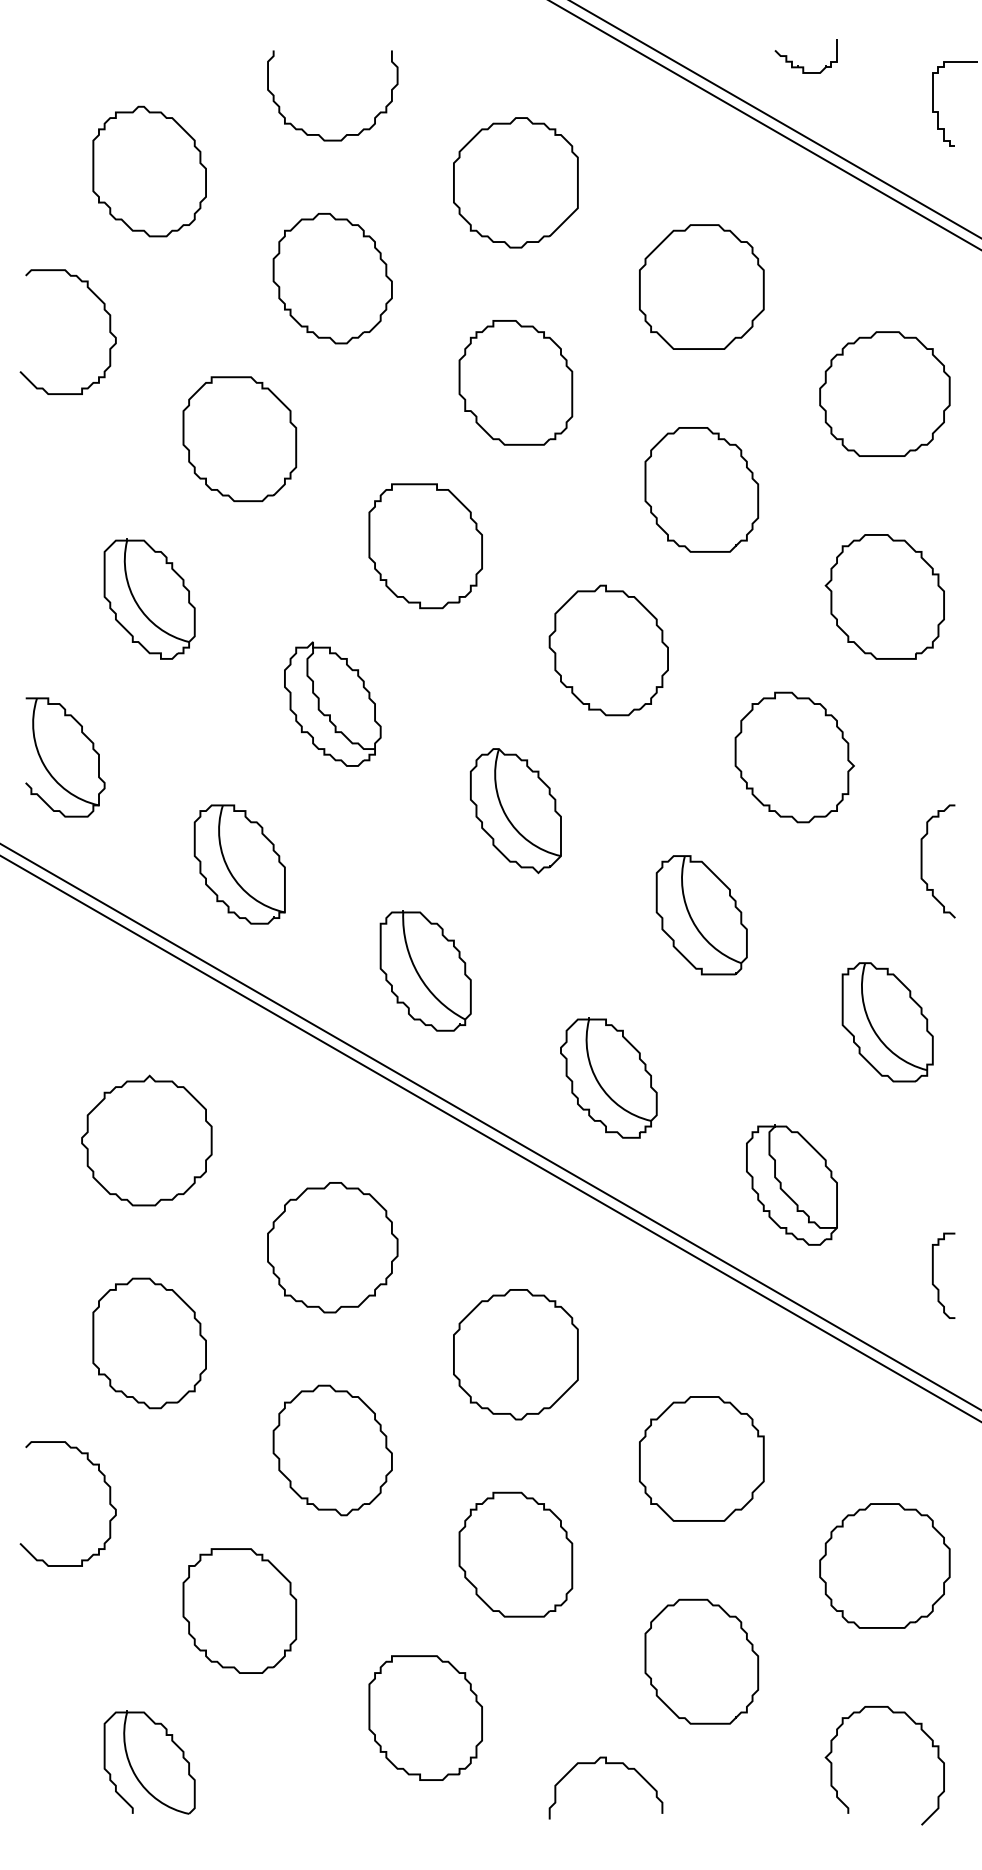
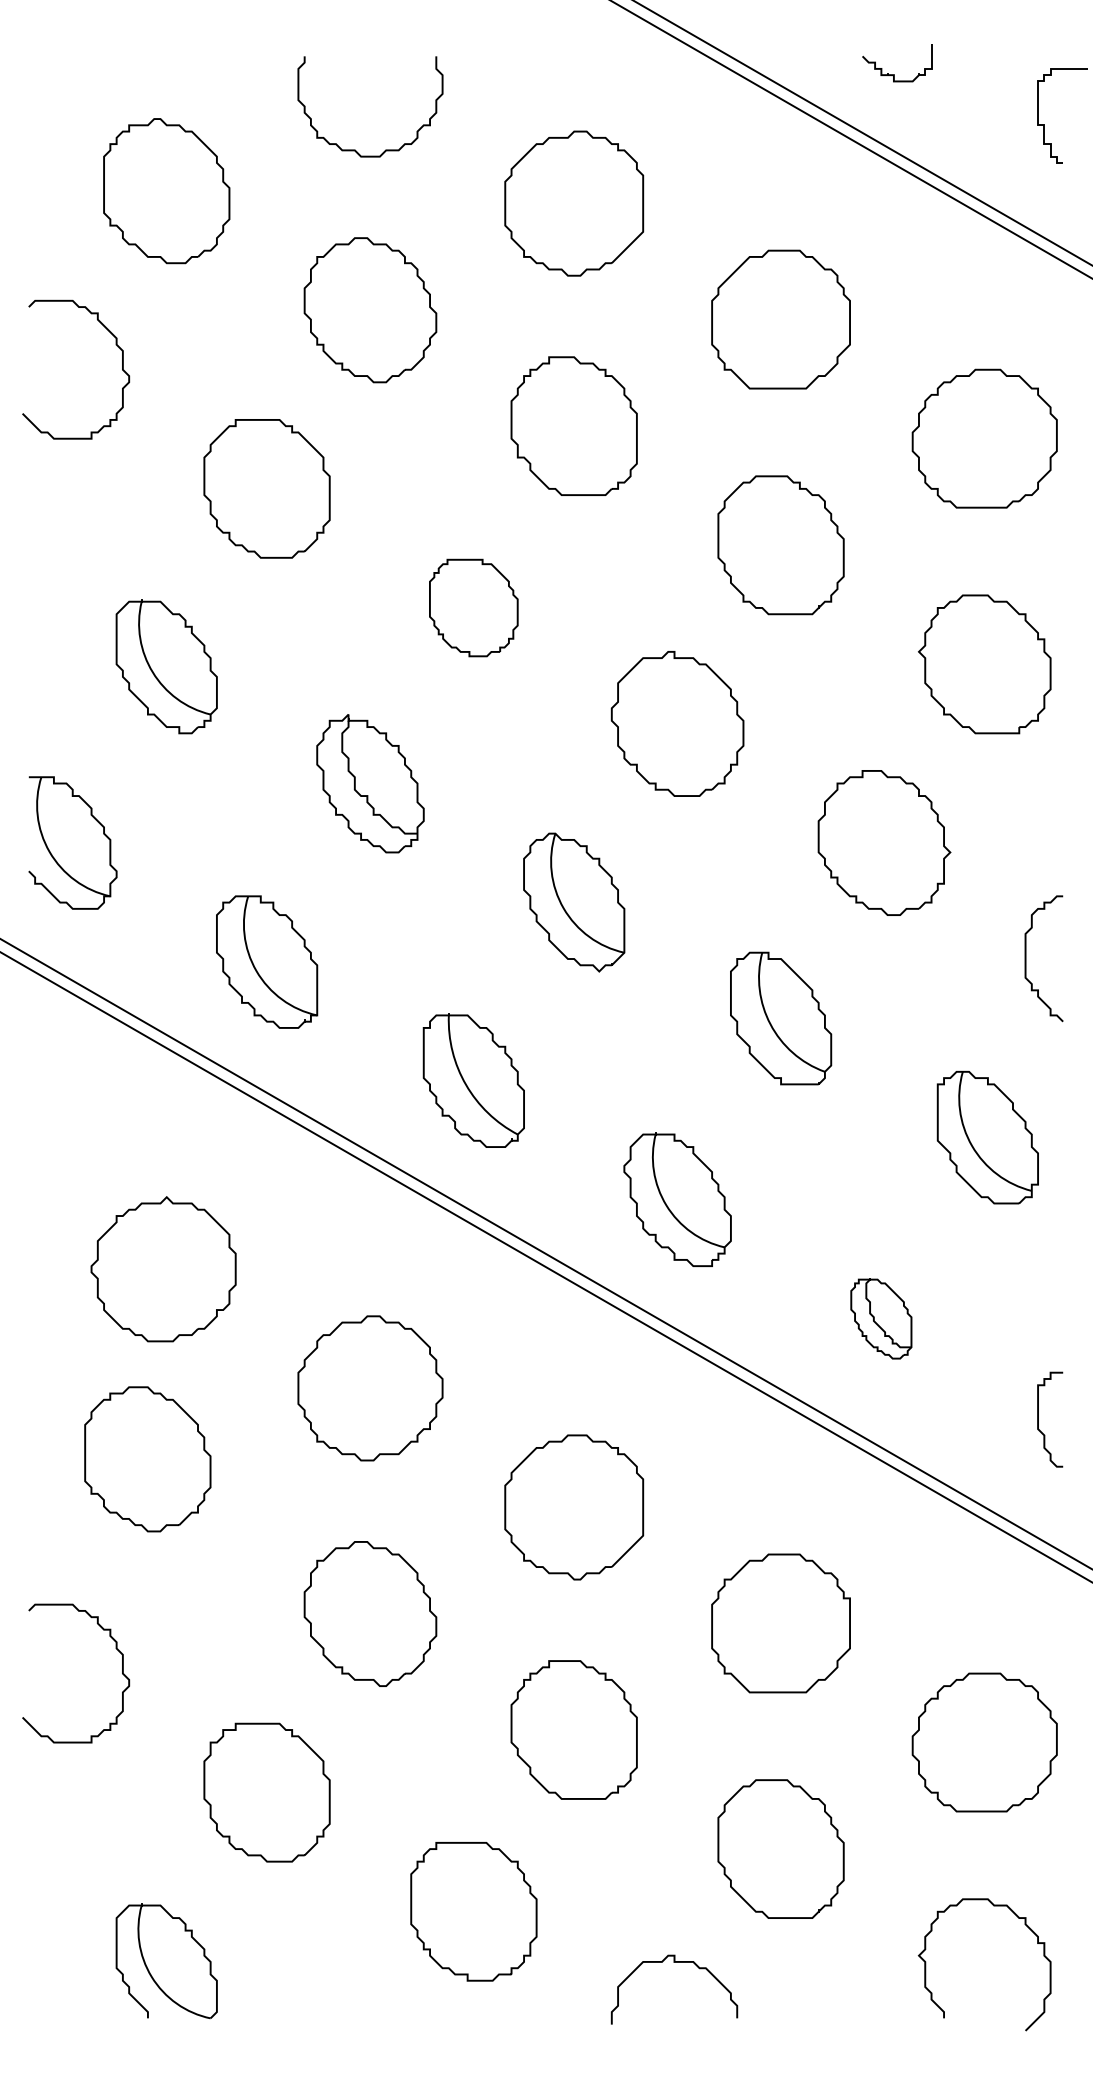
part: (425, 546) -> (473, 608), size x0.7
part: (791, 1184) -> (880, 1318), size x0.6
part: (149, 1343) -> (147, 1459), moved

